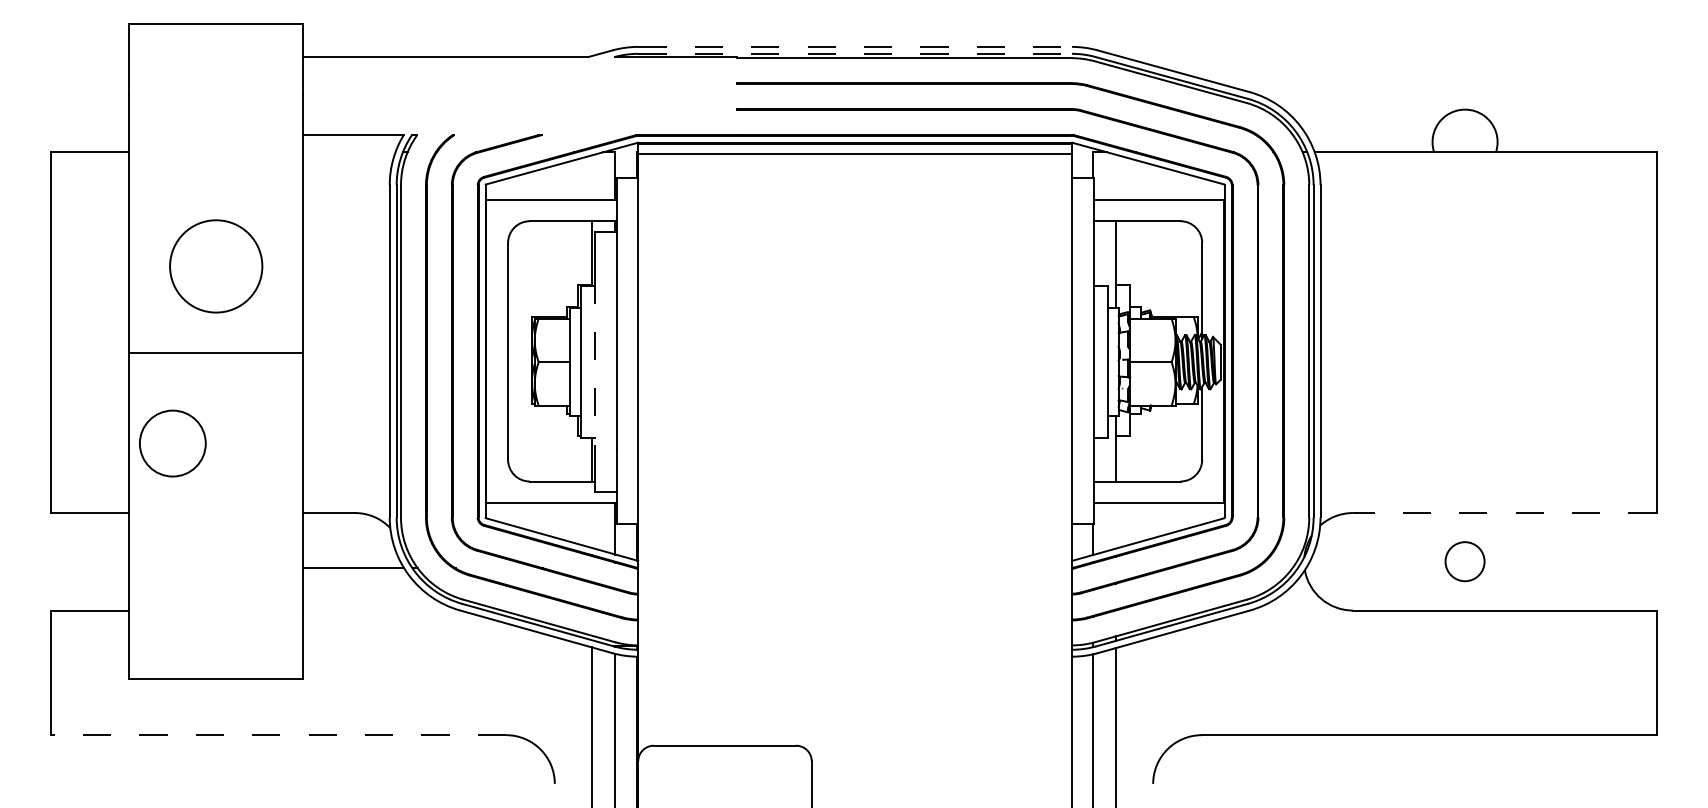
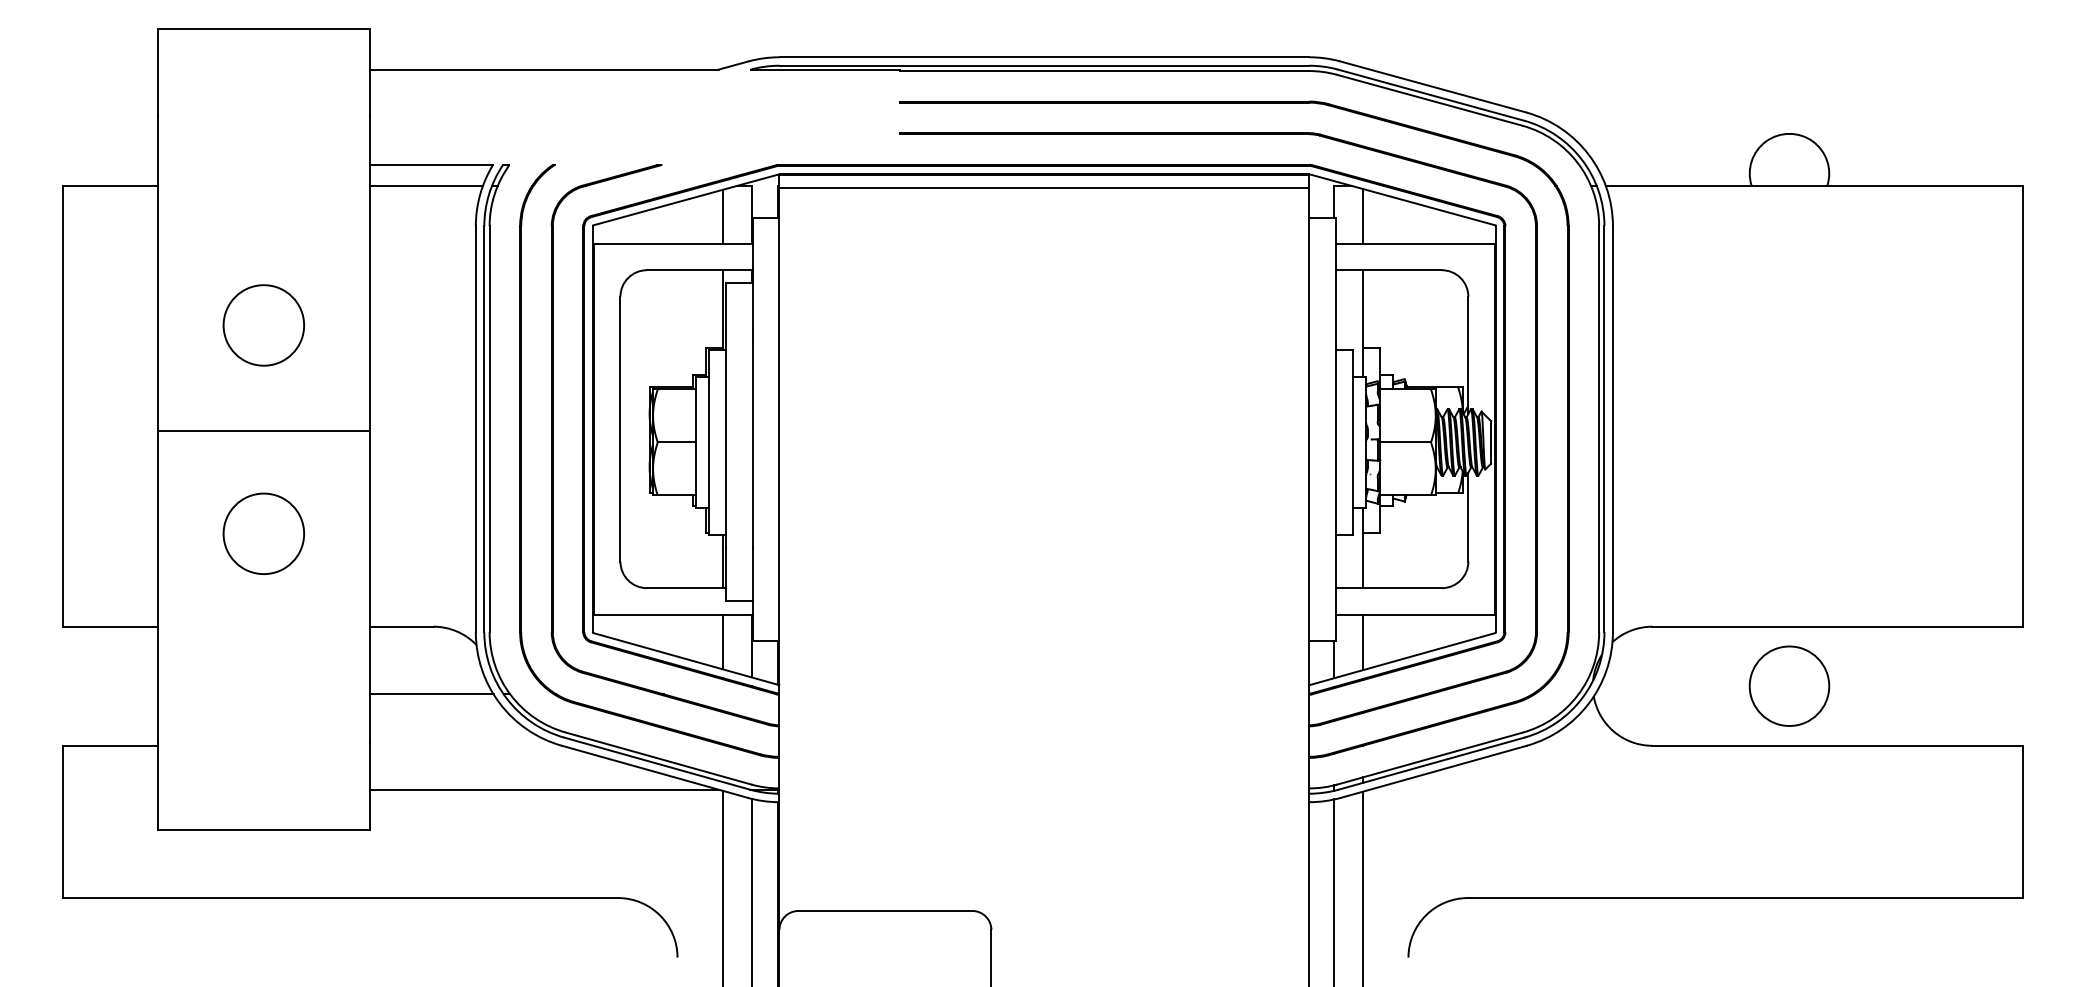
line: (855, 47) -> (1044, 57), dashed -> solid
line: (855, 53) -> (1044, 65), dashed -> solid
line: (348, 151) -> (425, 185), added
line: (592, 177) -> (723, 216), added
line: (1115, 177) -> (1362, 216), added
circle: (215, 266) -> (263, 325), size x0.71
line: (594, 362) -> (726, 442), dashed -> solid
circle: (172, 443) -> (263, 533), moved
line: (1504, 512) -> (1837, 626), dashed -> solid
line: (592, 525) -> (723, 641), added
line: (1115, 525) -> (1362, 642), added
circle: (1465, 561) -> (1789, 685), size x1.67
line: (445, 646) -> (543, 789), added
line: (278, 735) -> (340, 898), dashed -> solid

